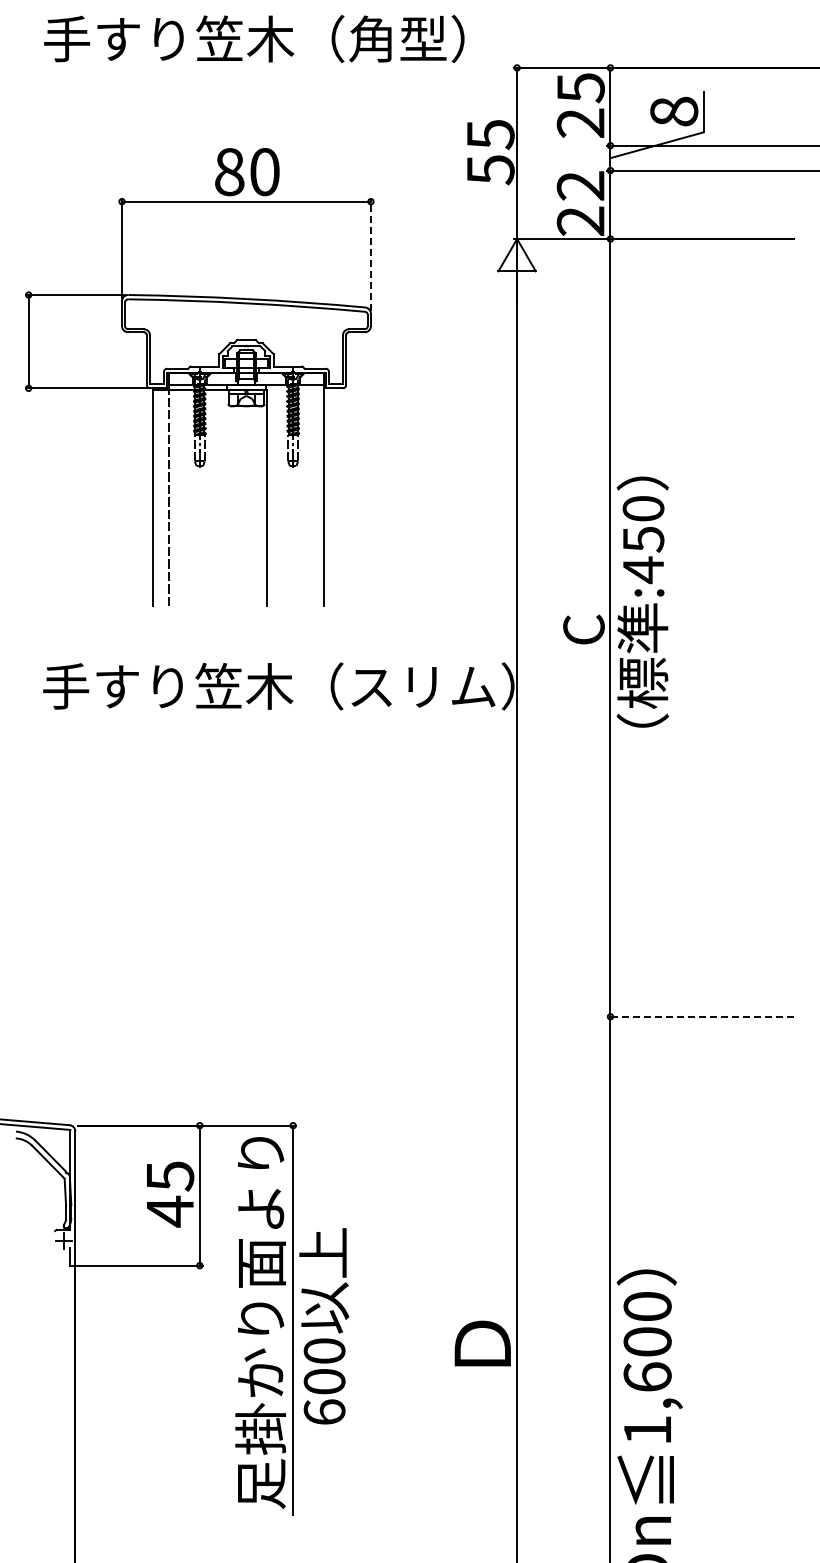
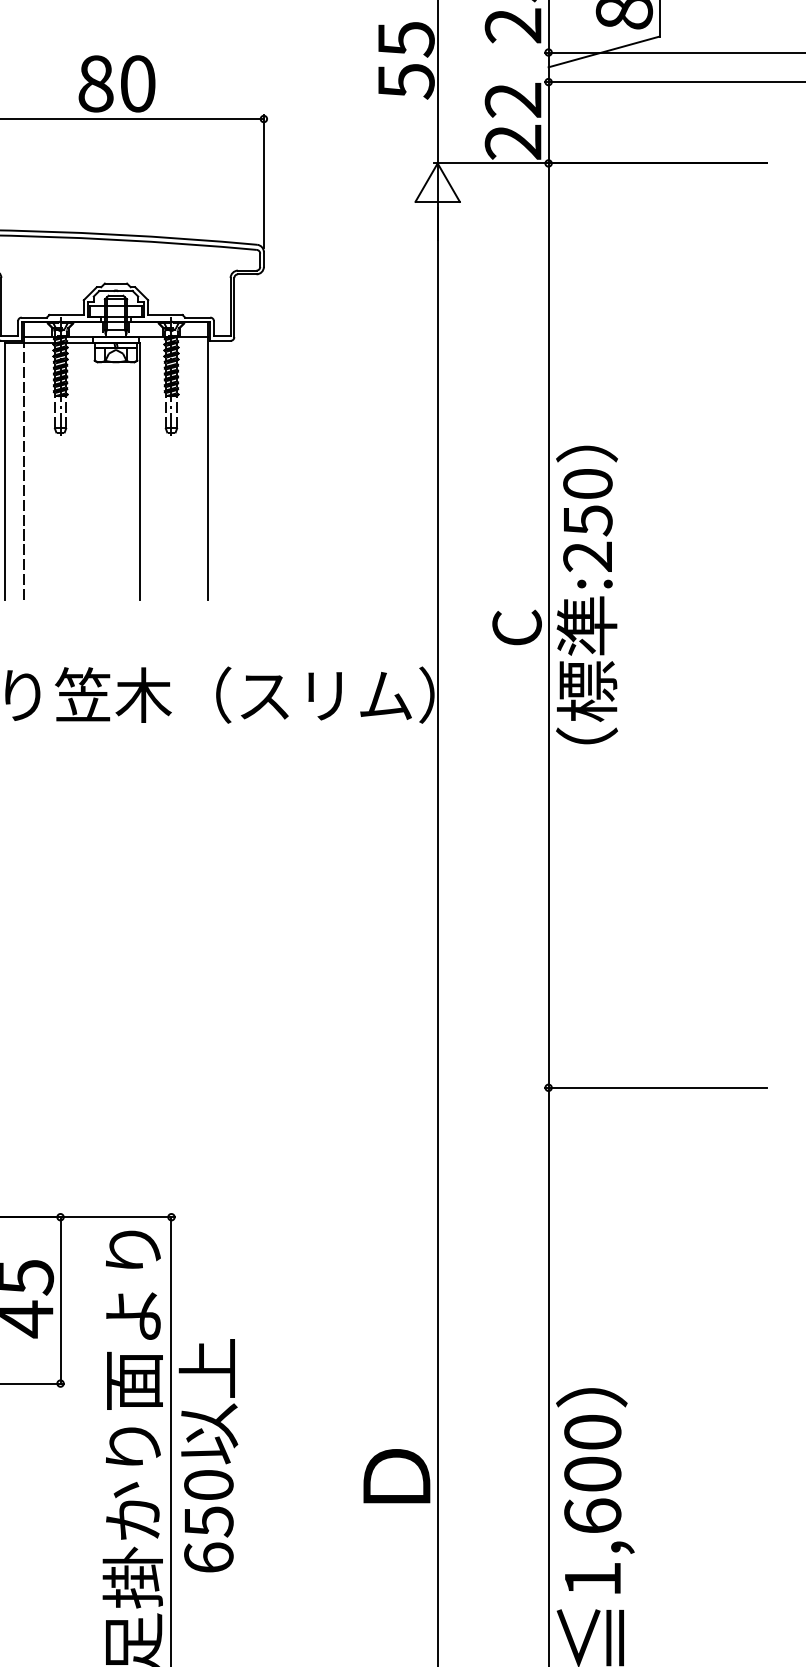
line: (370, 254) -> (263, 181), dashed -> solid
text: (642, 570) -> (586, 557), :450 -> :250
line: (700, 1016) -> (655, 1087), dashed -> solid
text: (324, 1382) -> (208, 1522), 600 -> 650

